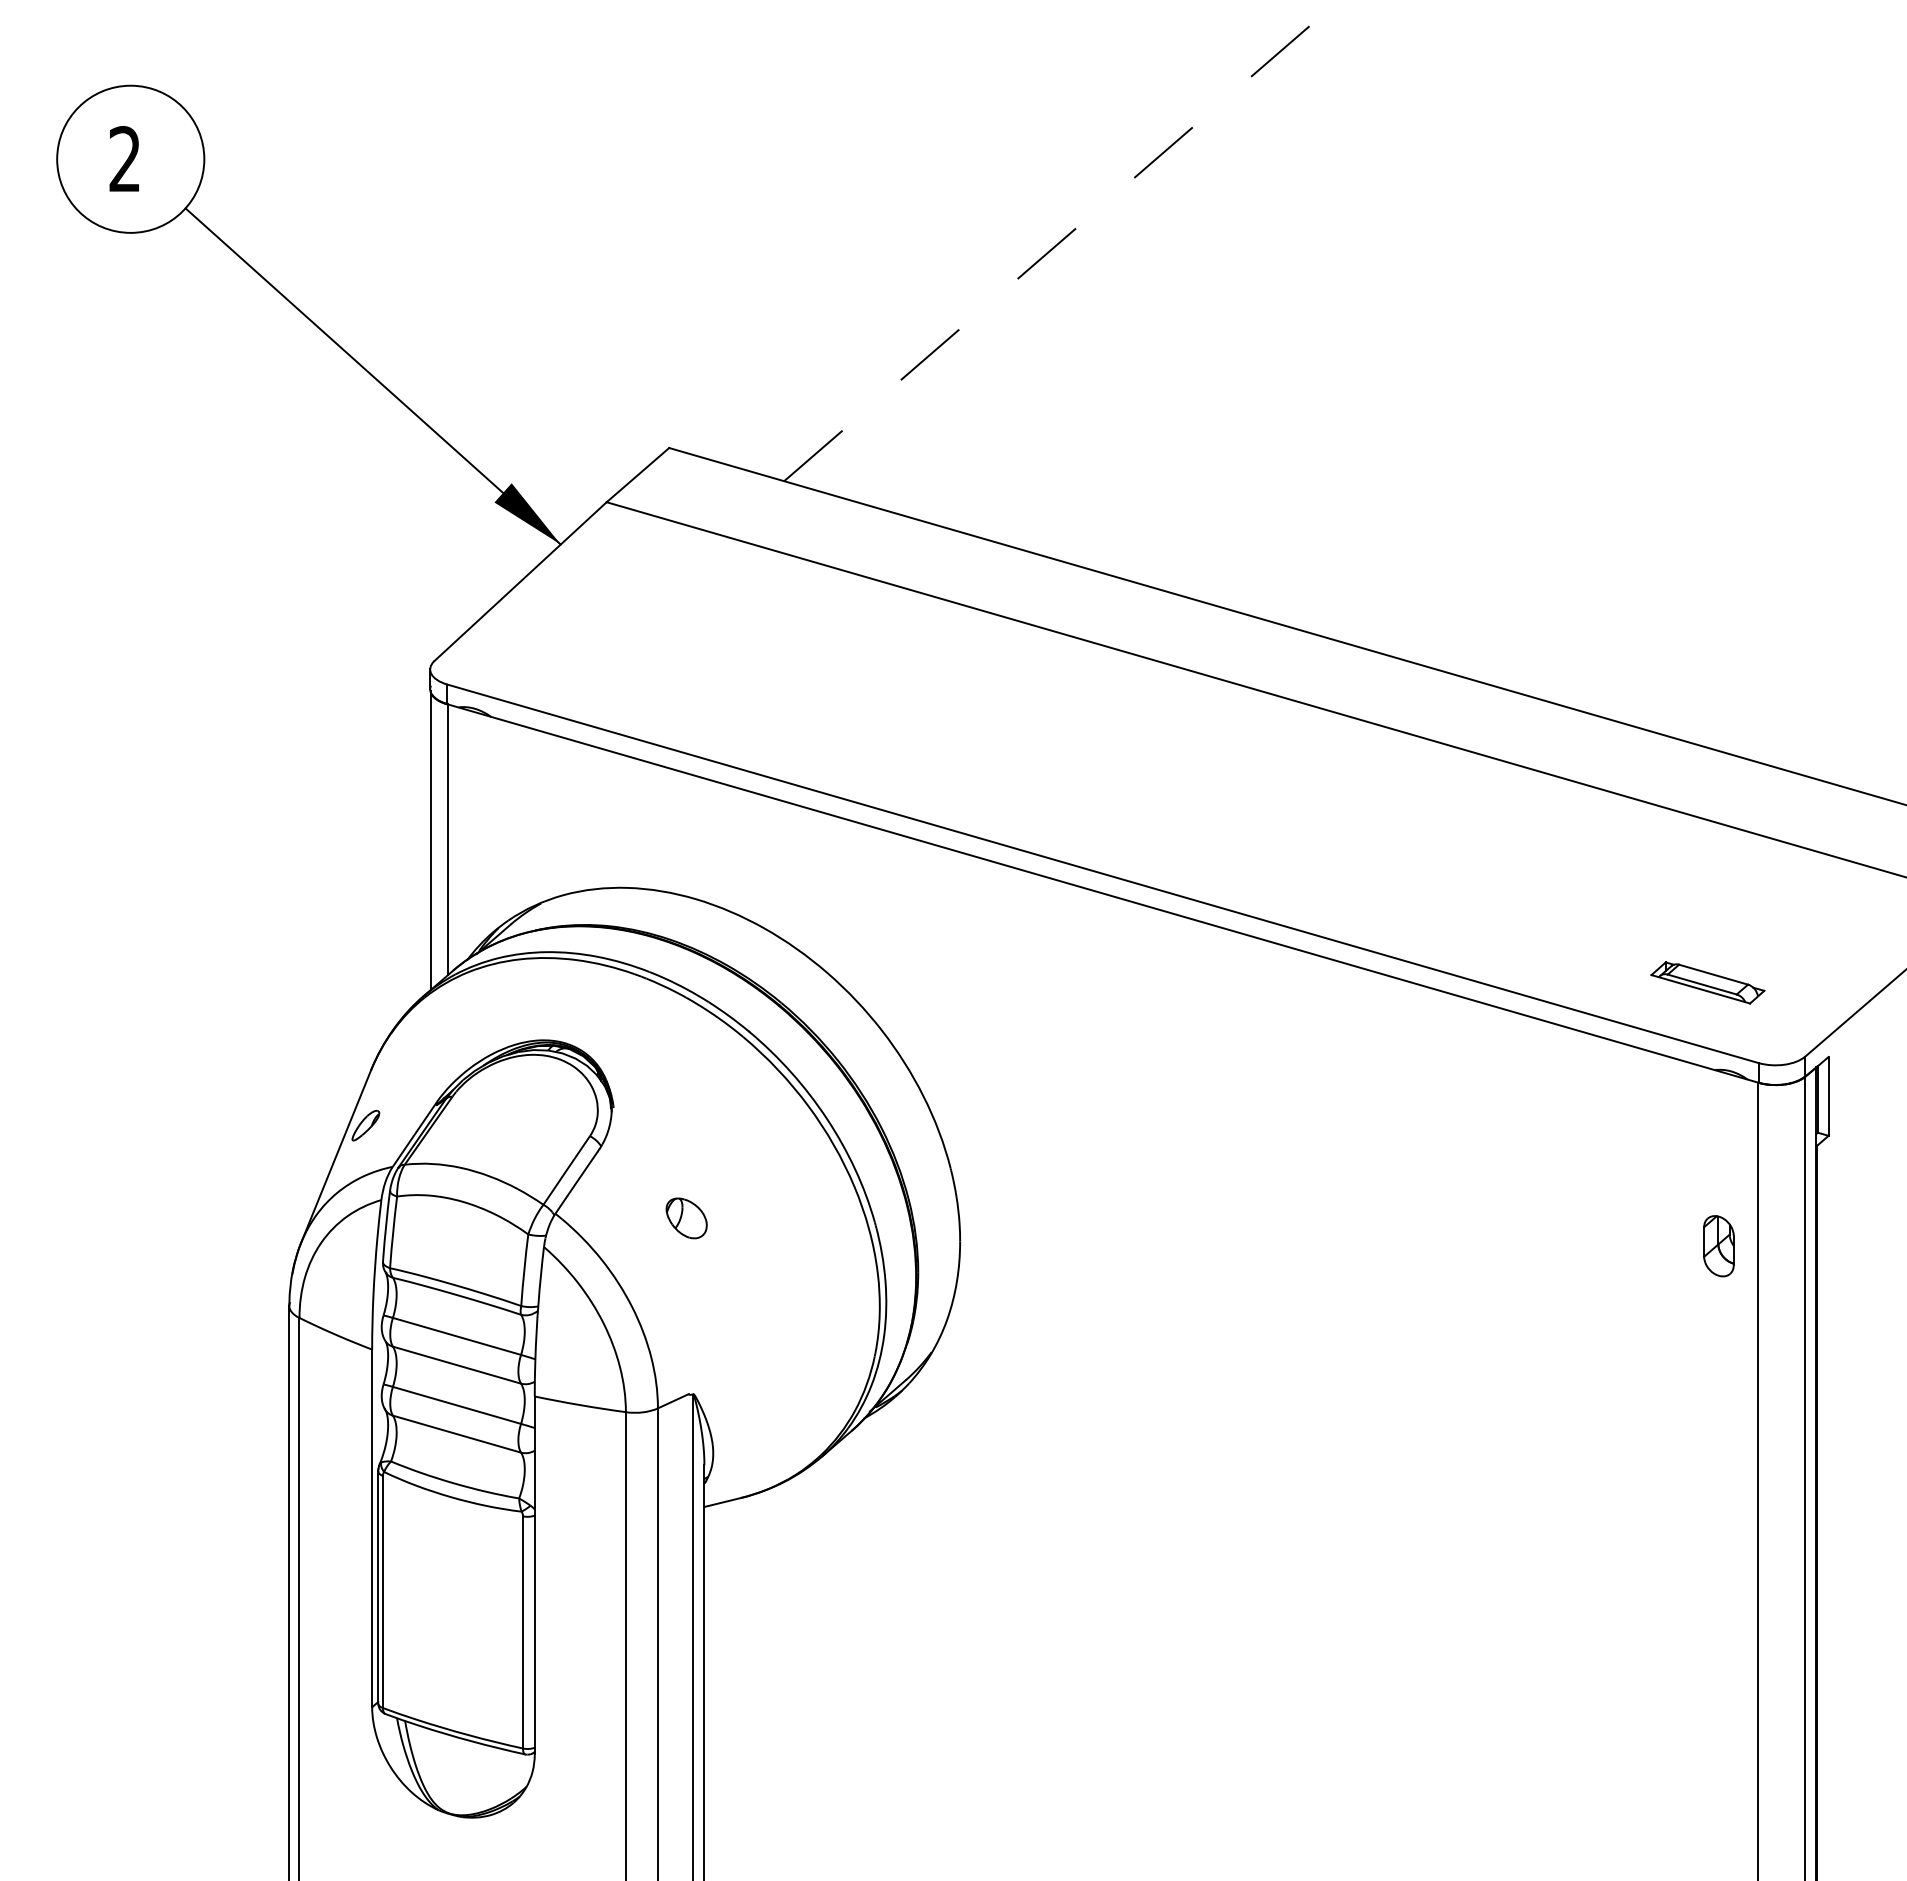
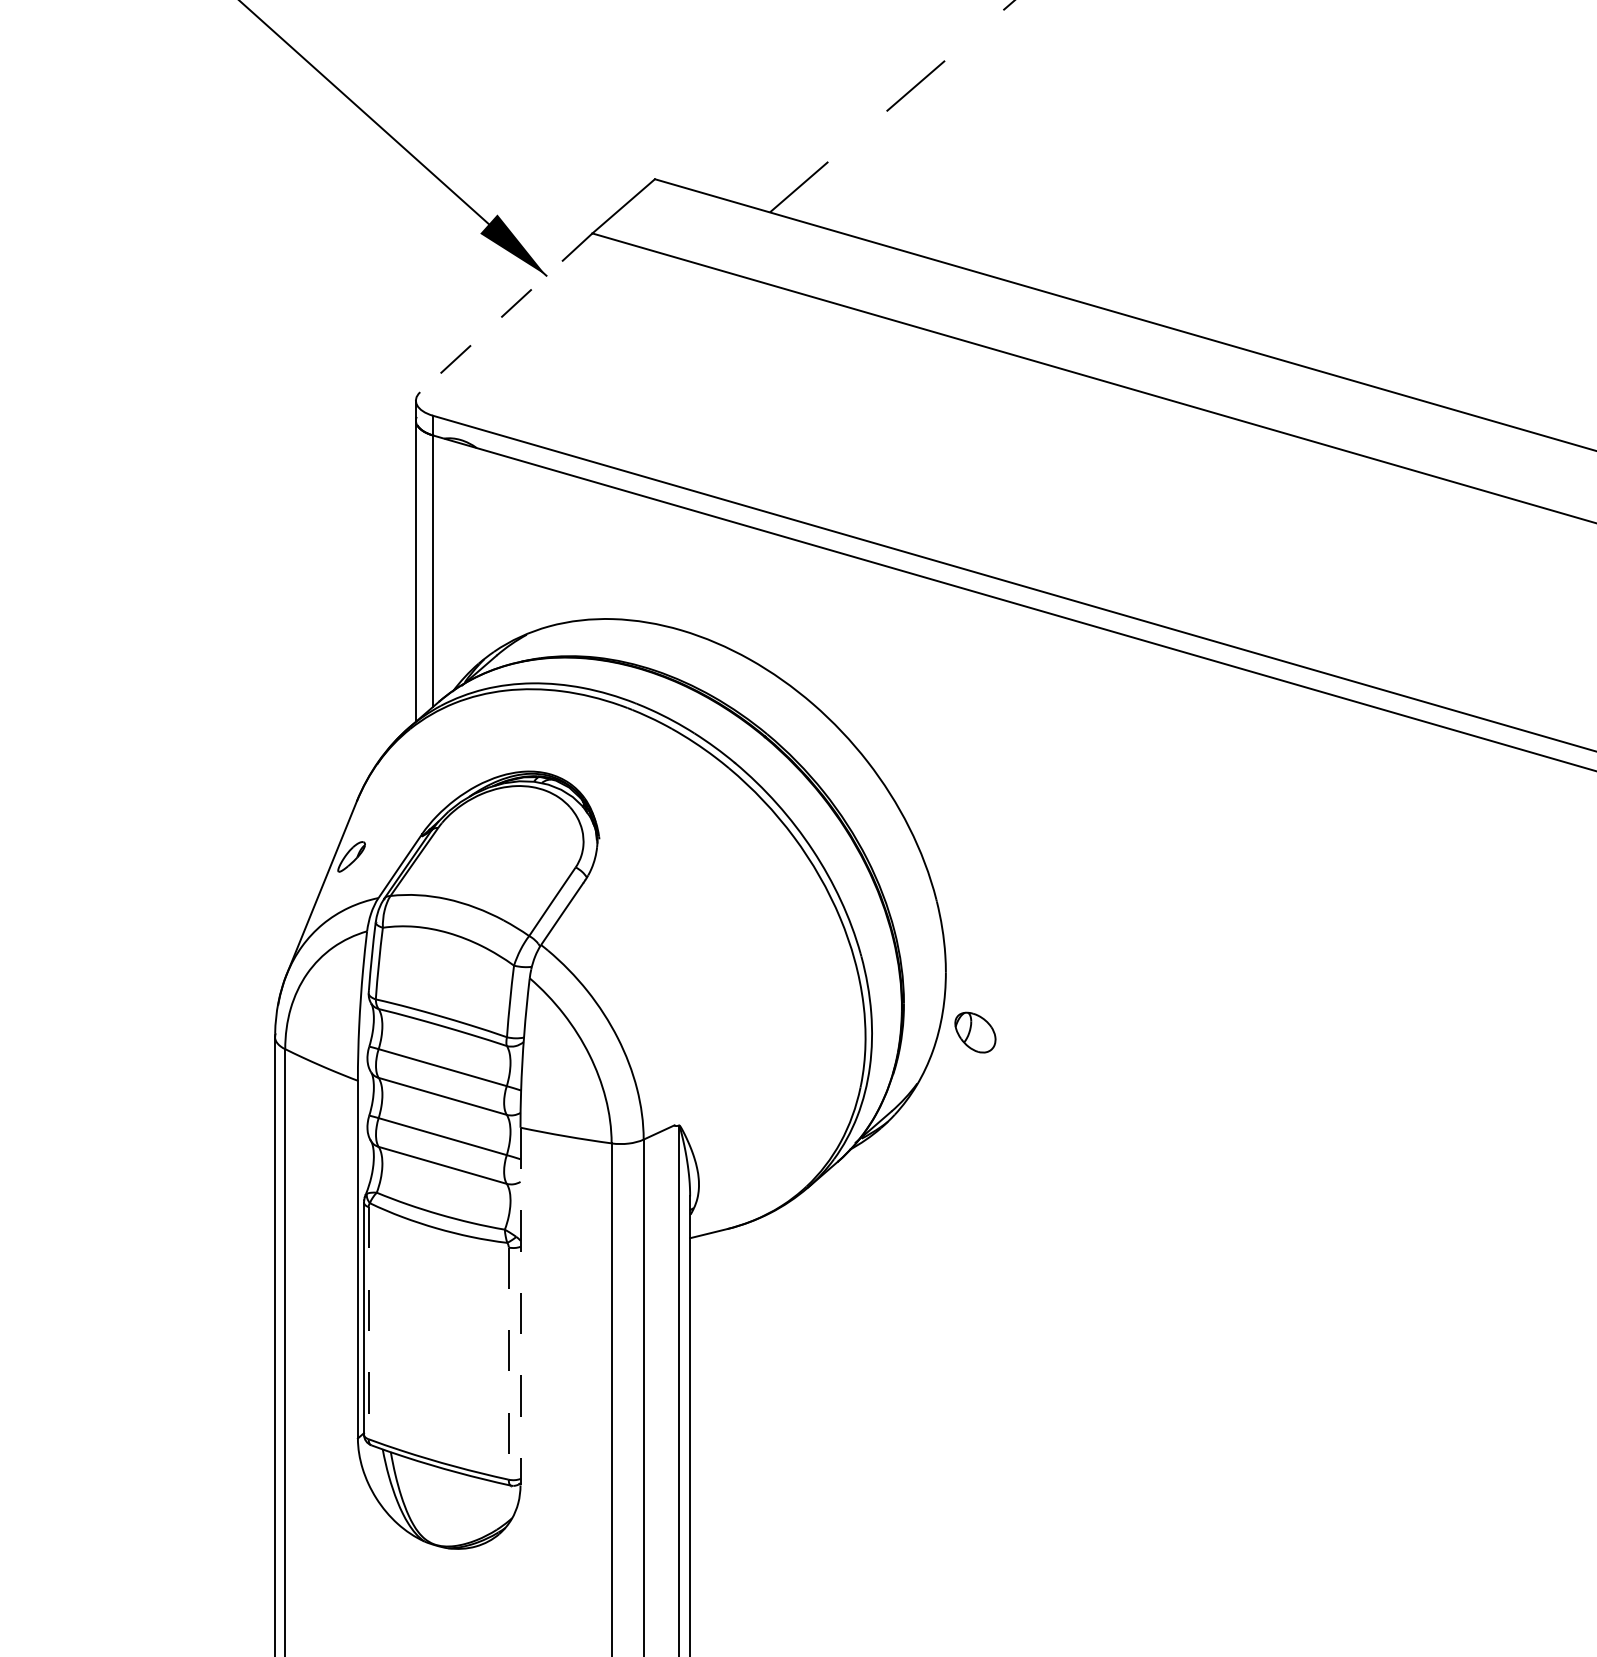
line: (520, 581) -> (506, 312), solid -> dashed
part: (686, 1218) -> (975, 1032), moved
line: (534, 1575) -> (520, 1306), solid -> dashed
line: (382, 1592) -> (368, 1323), solid -> dashed
line: (523, 1632) -> (509, 1363), solid -> dashed

